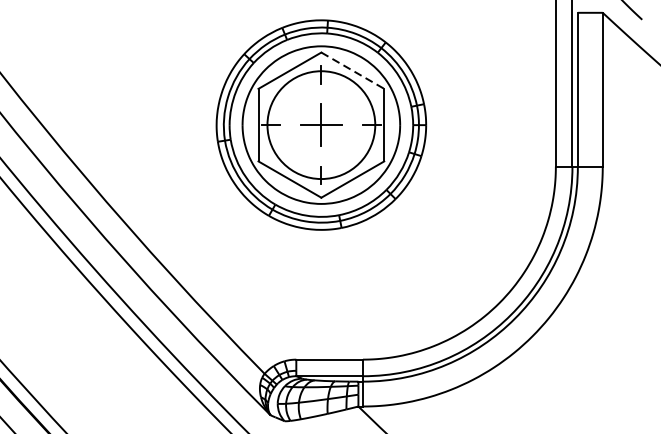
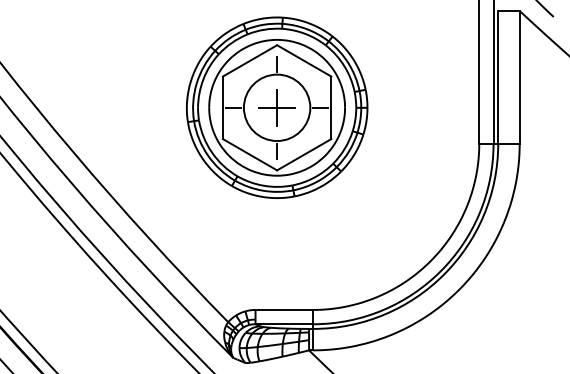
line: (353, 71) -> (304, 61), dashed -> solid
circle: (320, 124) -> (276, 107), size x0.71

